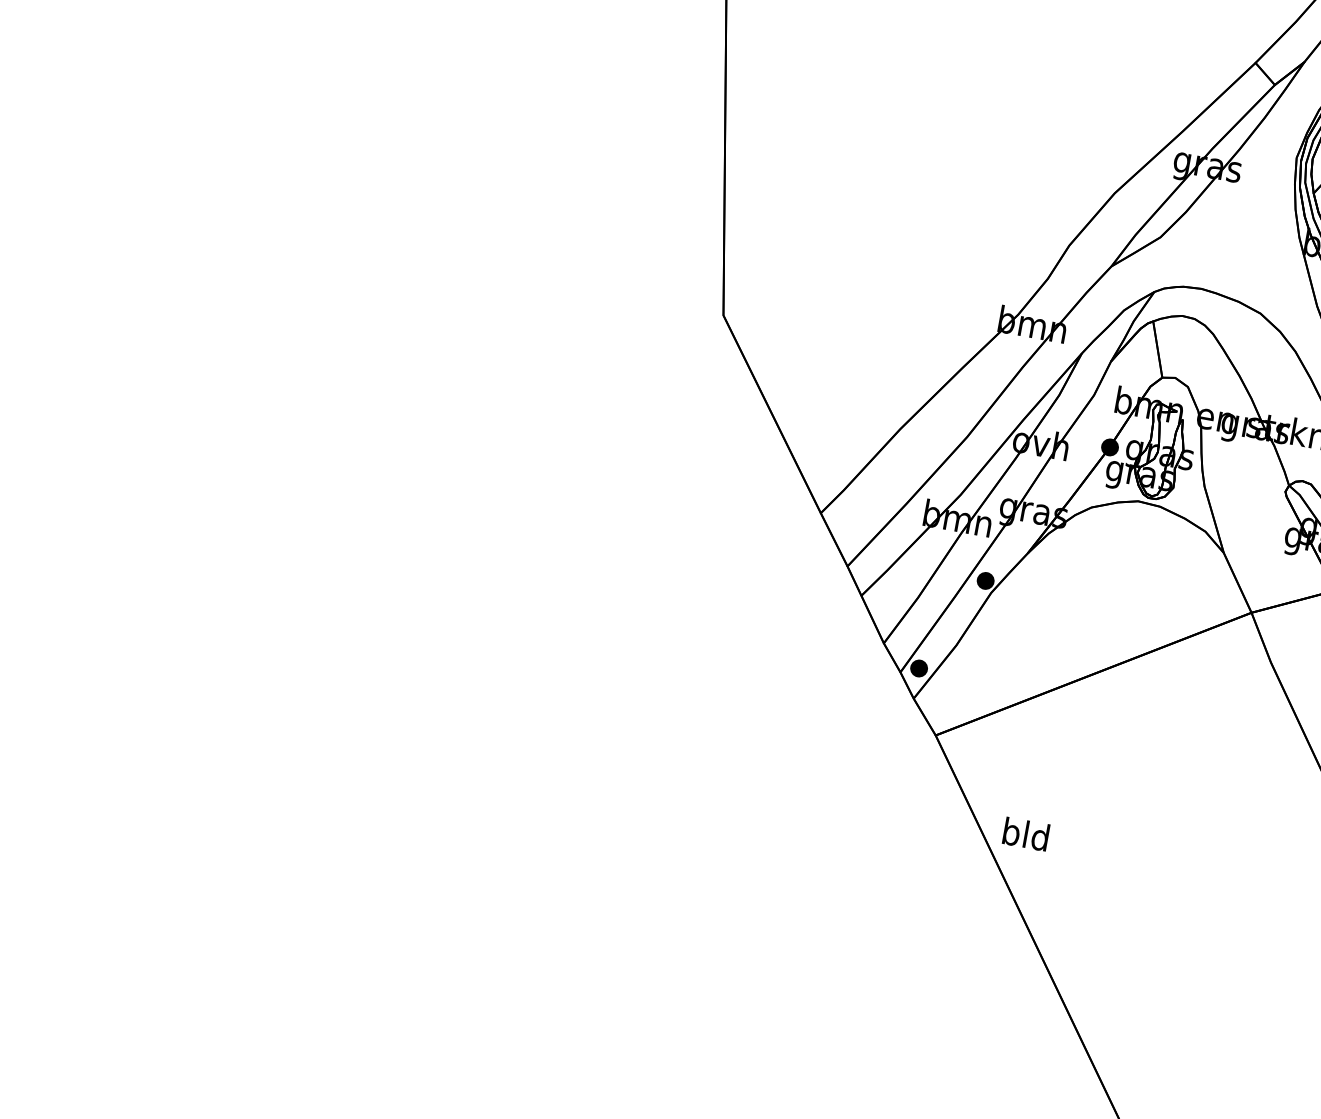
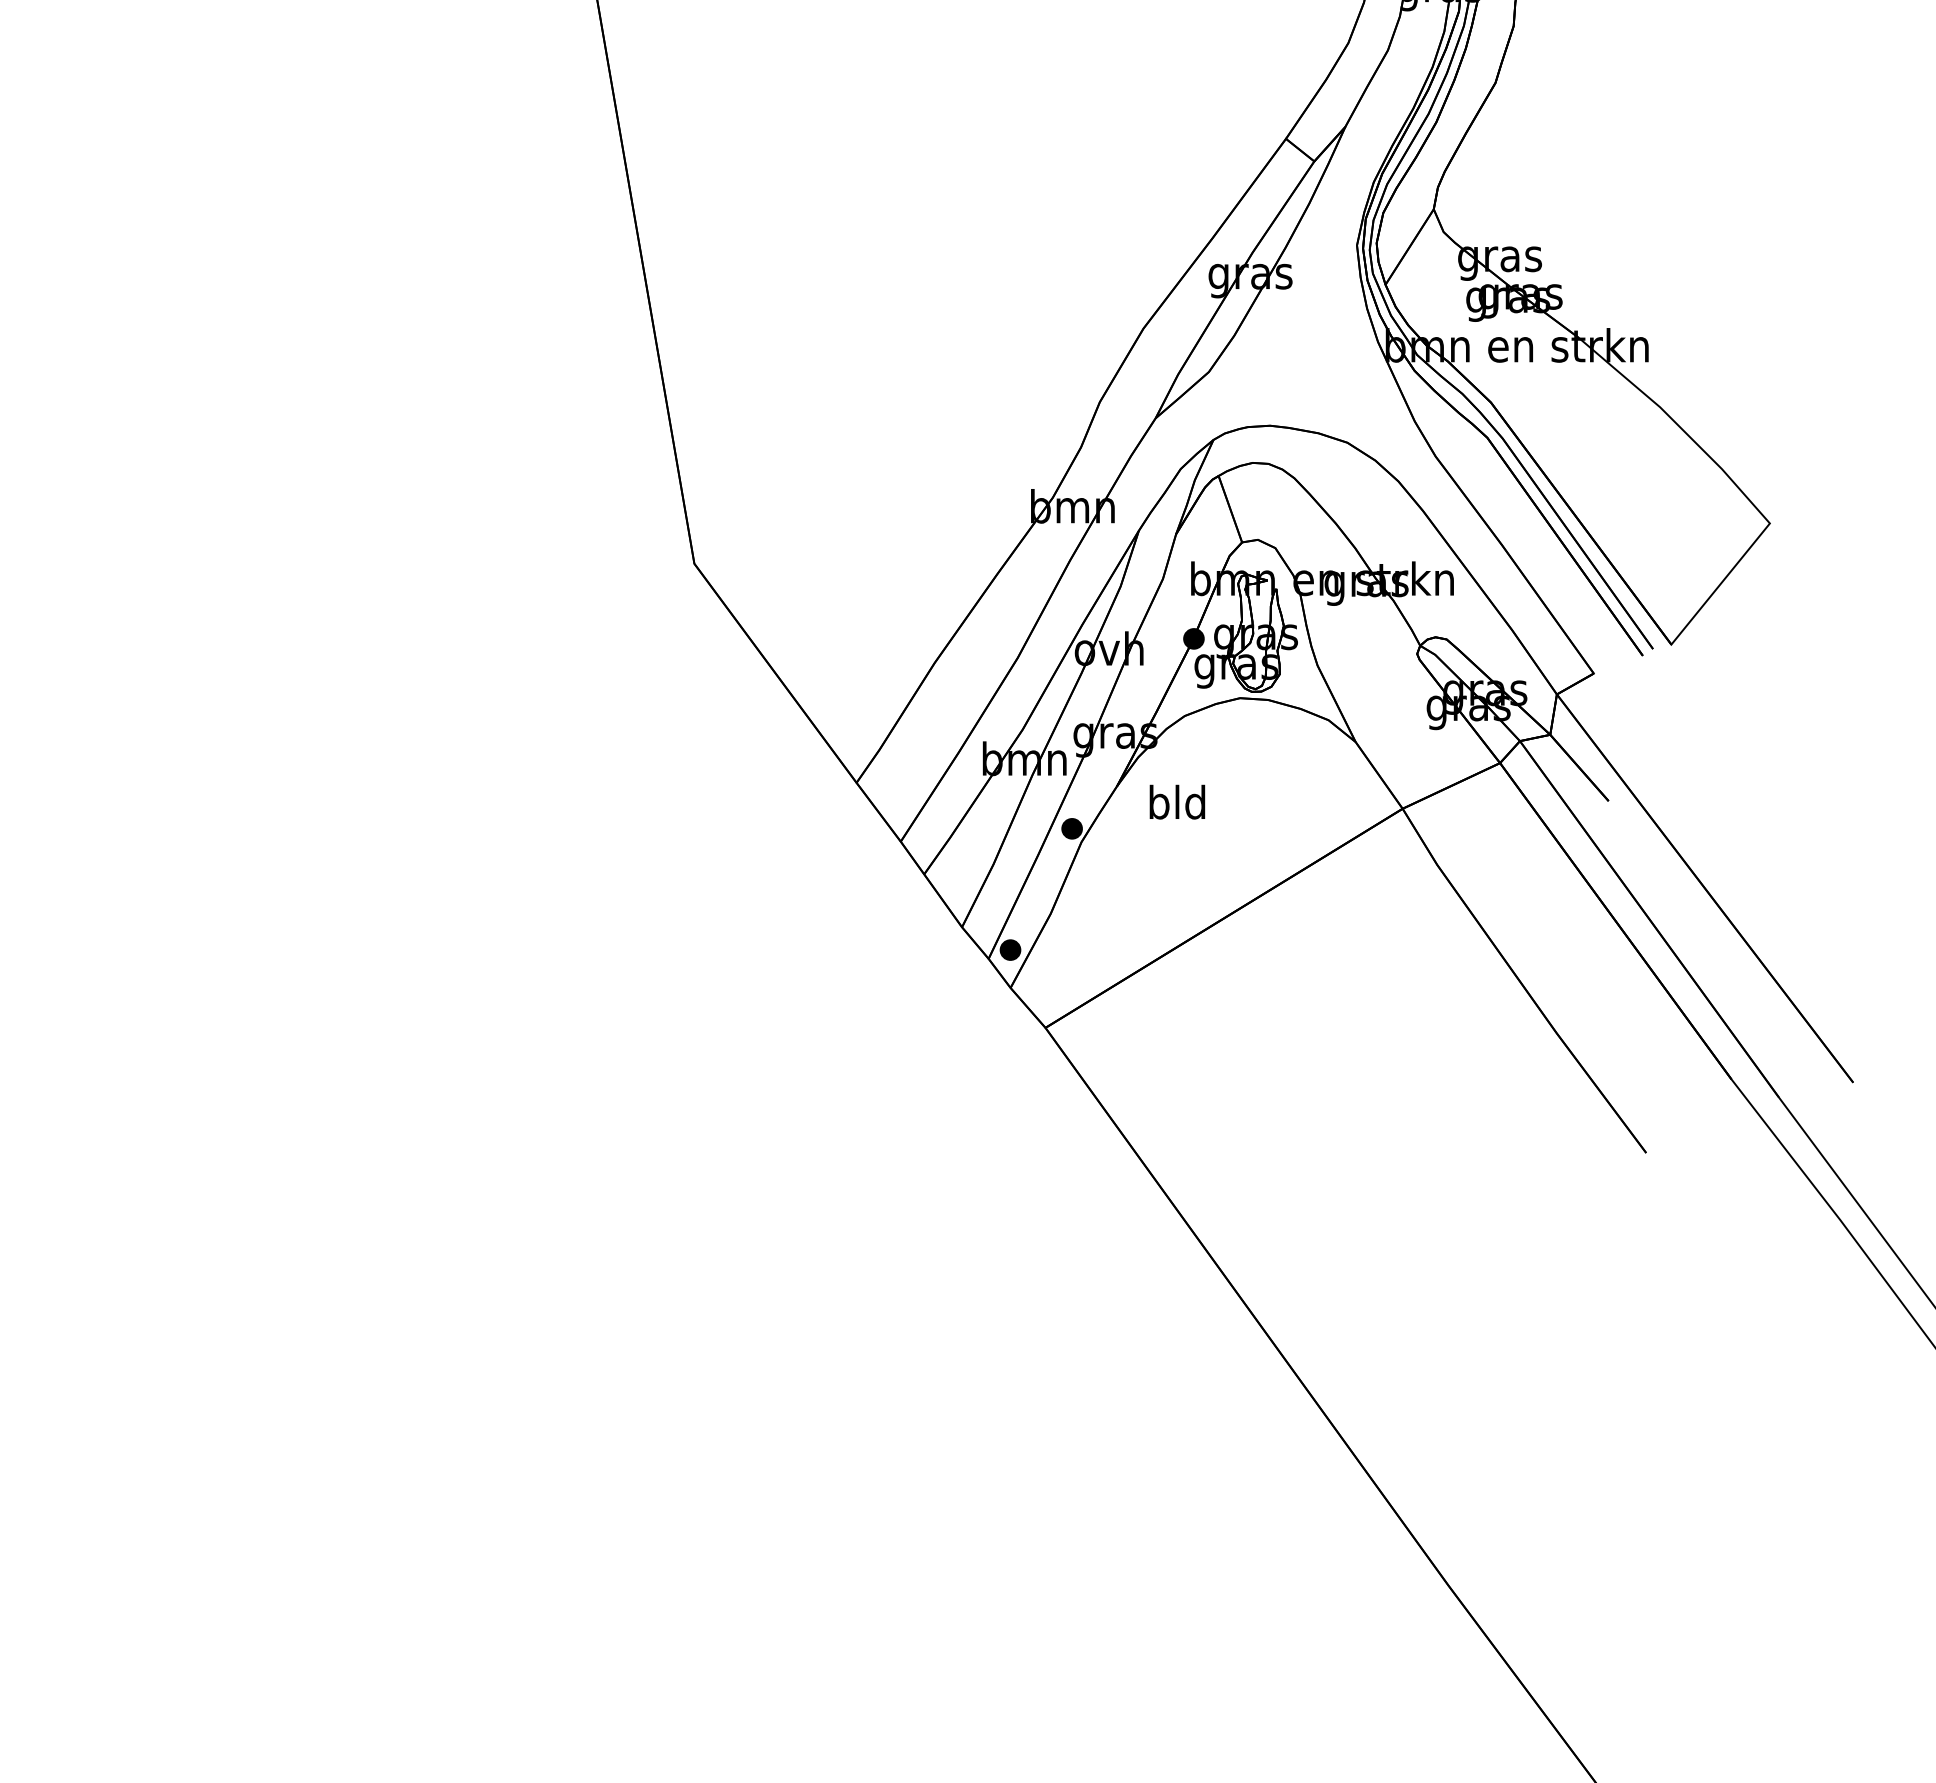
text: (1026, 833) -> (1177, 801), moved

